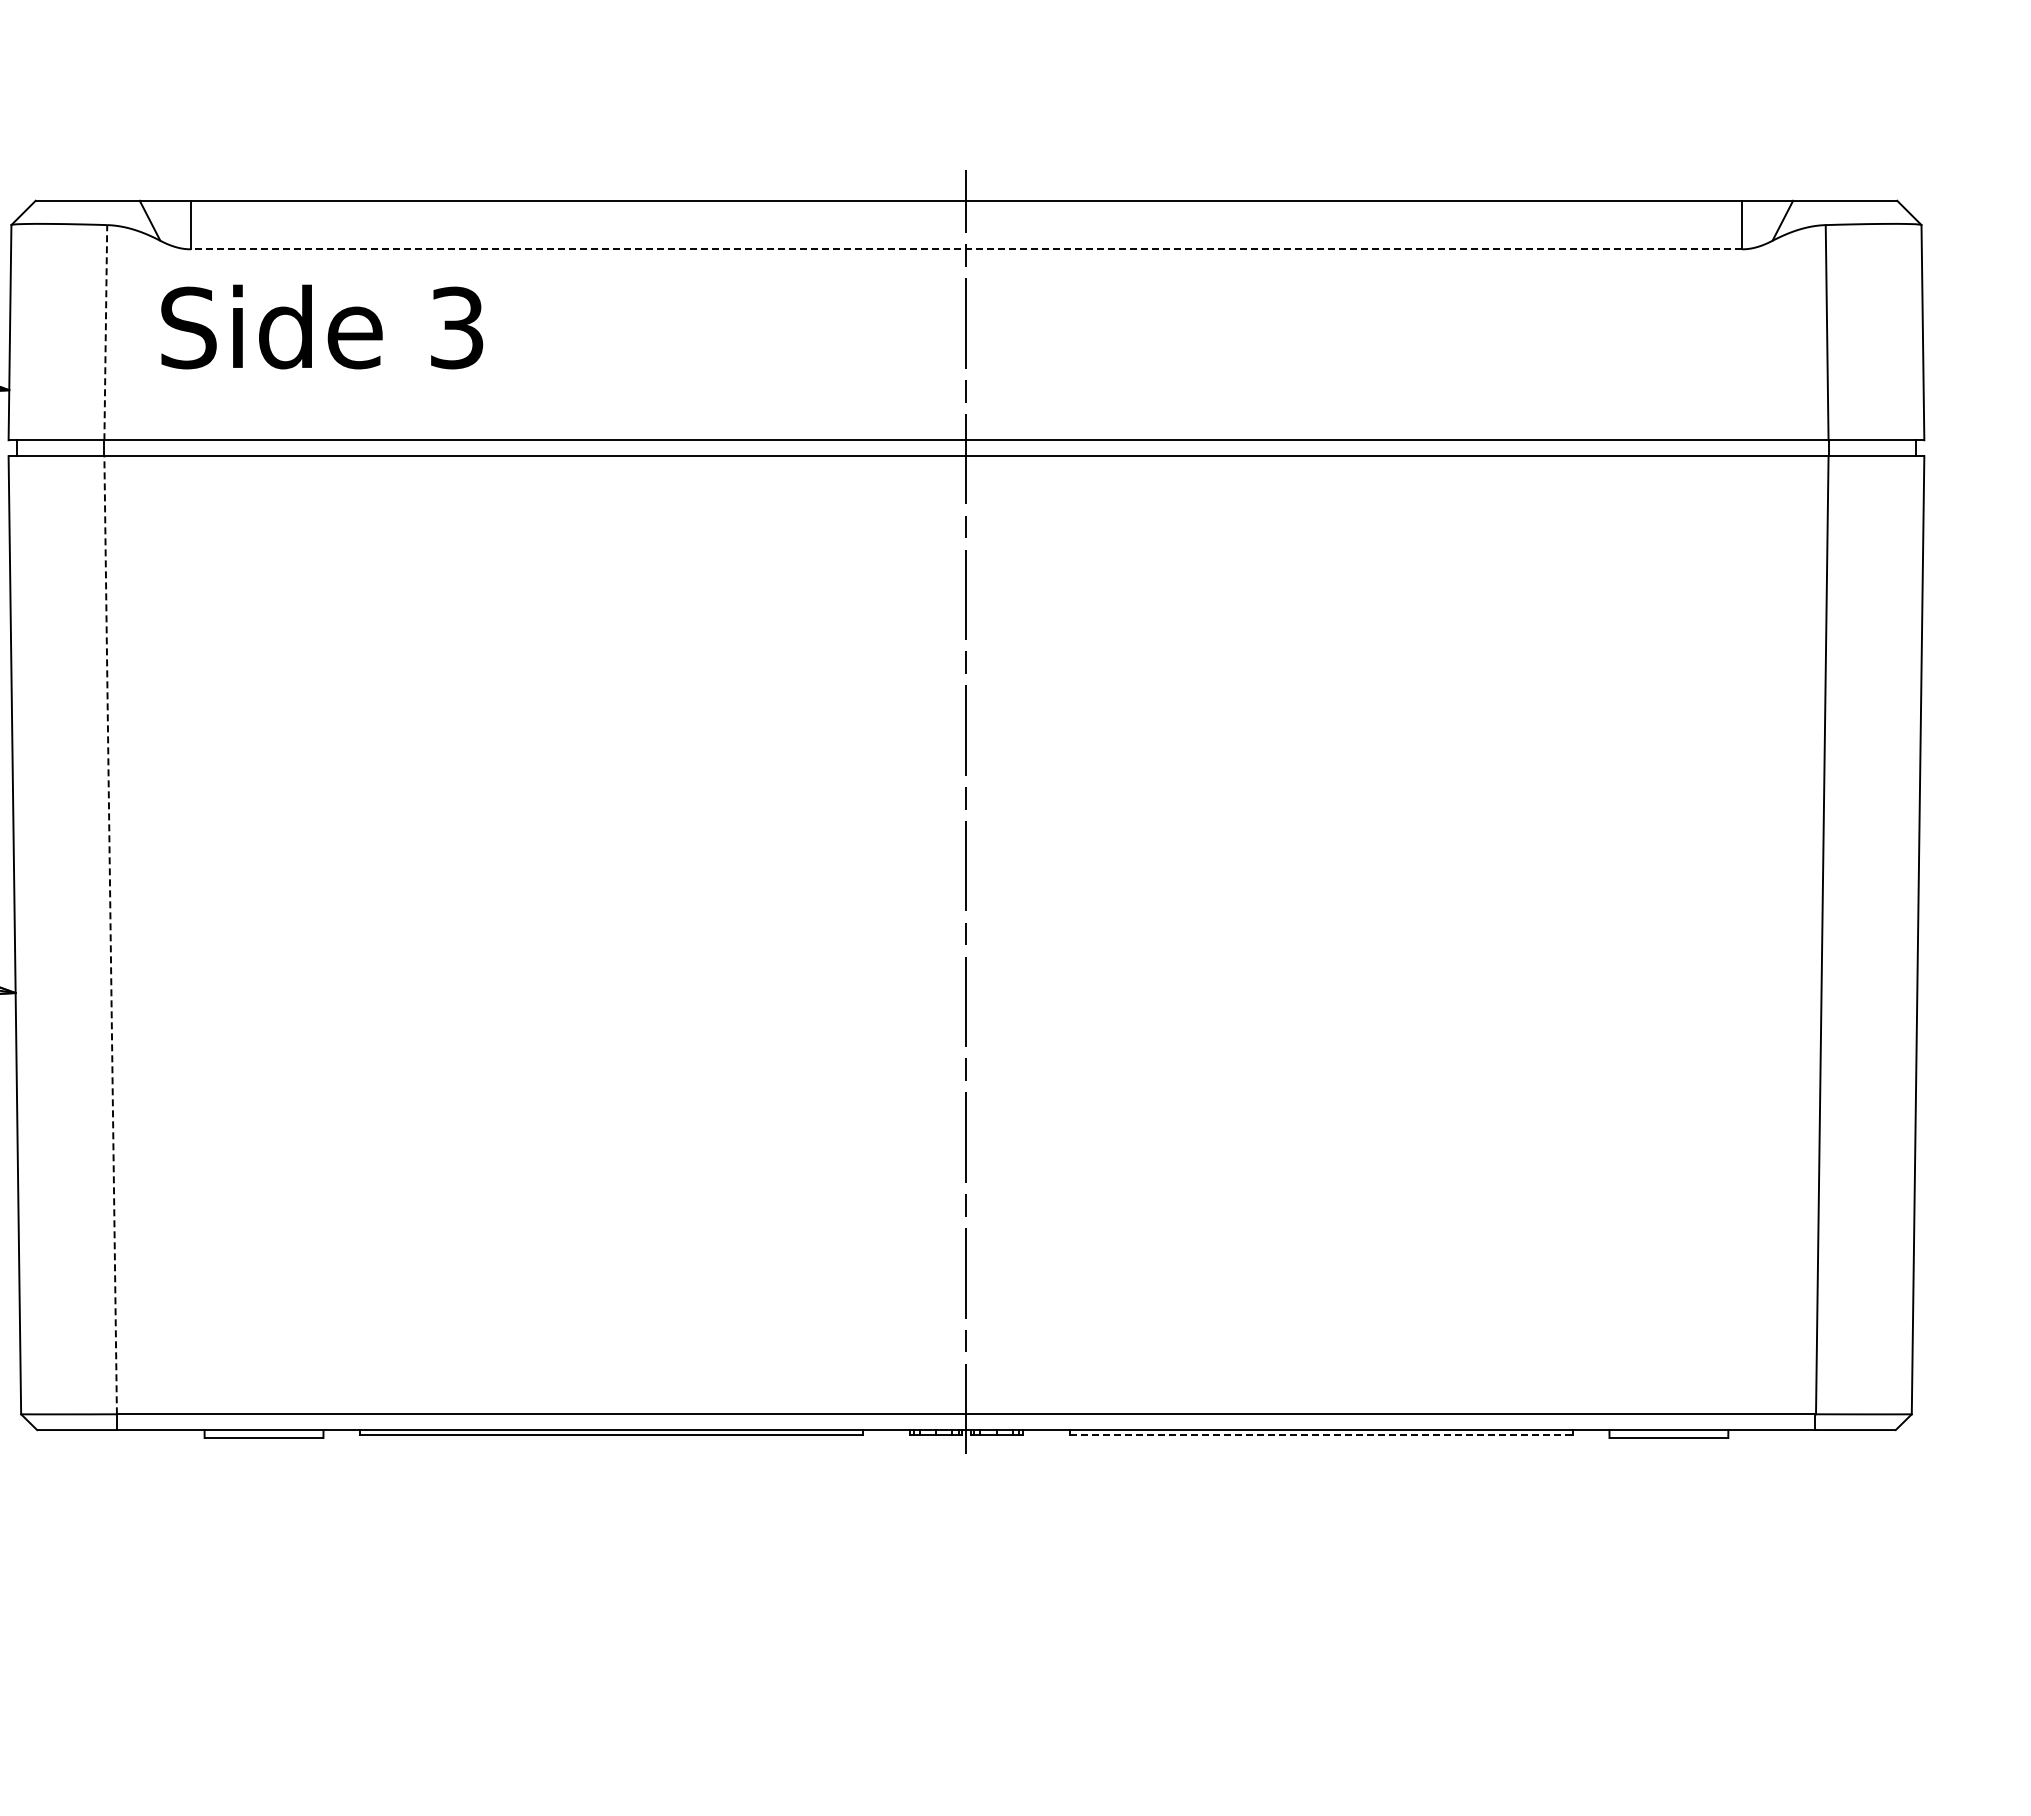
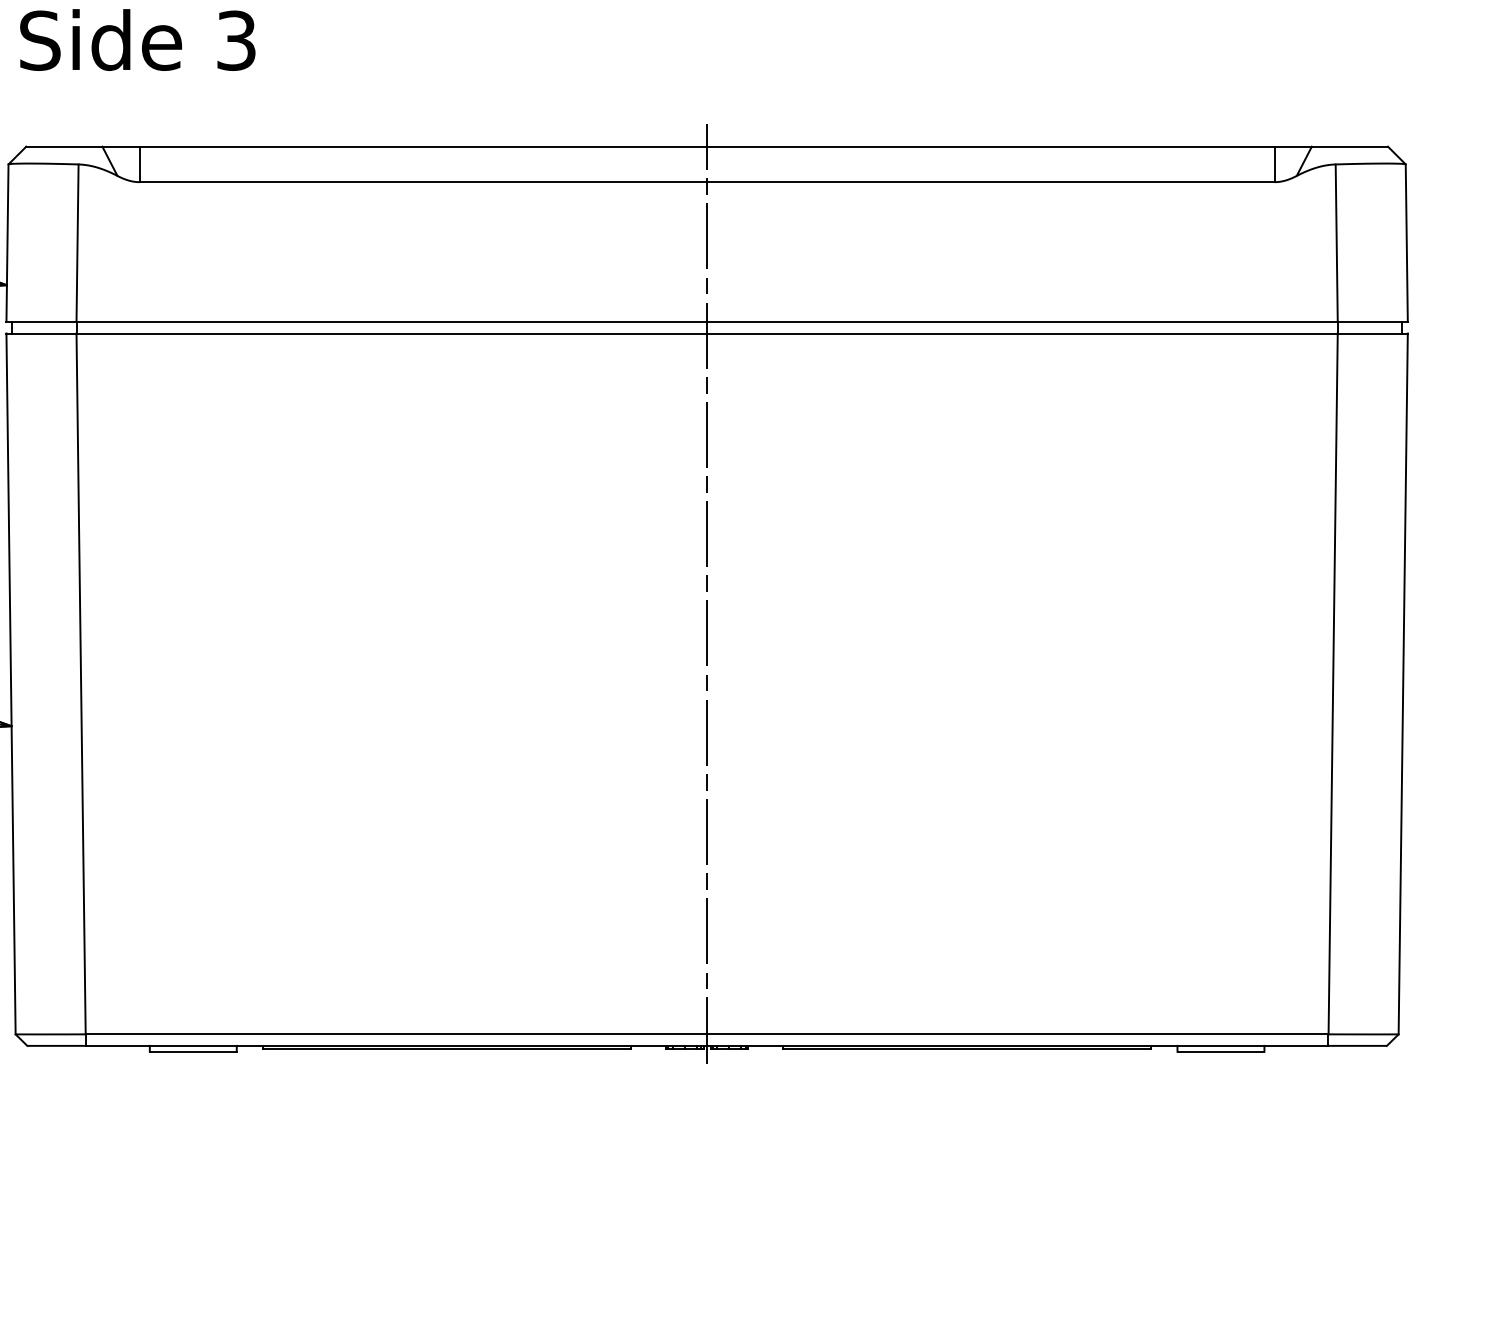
line: (966, 249) -> (707, 182), dashed -> solid
text: (322, 326) -> (138, 39), moved
line: (105, 332) -> (77, 243), dashed -> solid
line: (110, 934) -> (80, 683), dashed -> solid
line: (1322, 1434) -> (967, 1049), dashed -> solid

